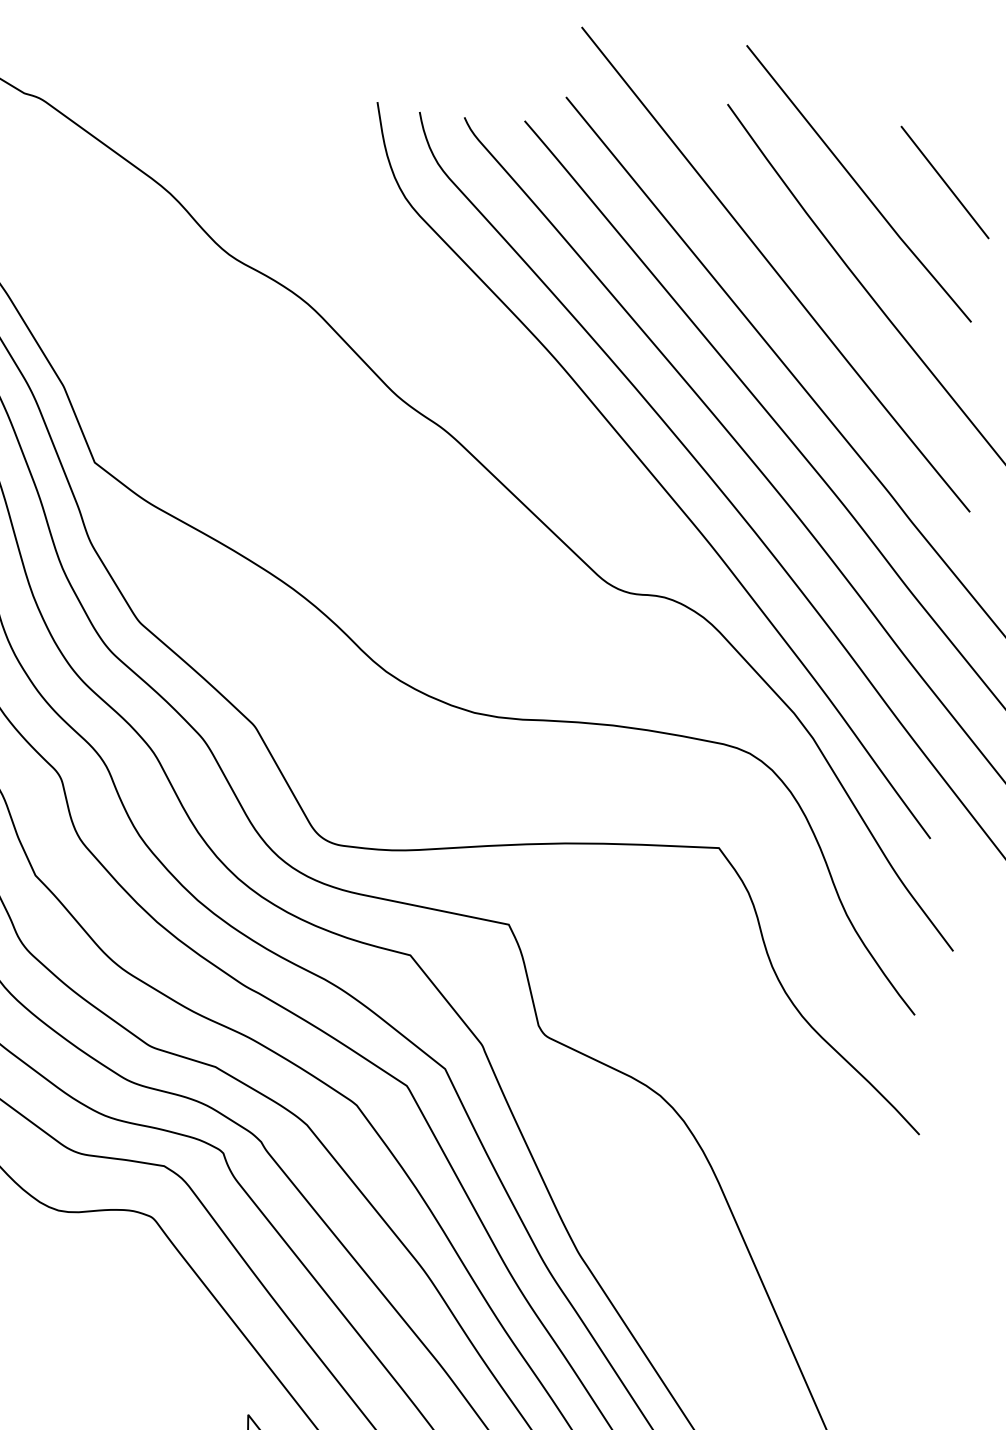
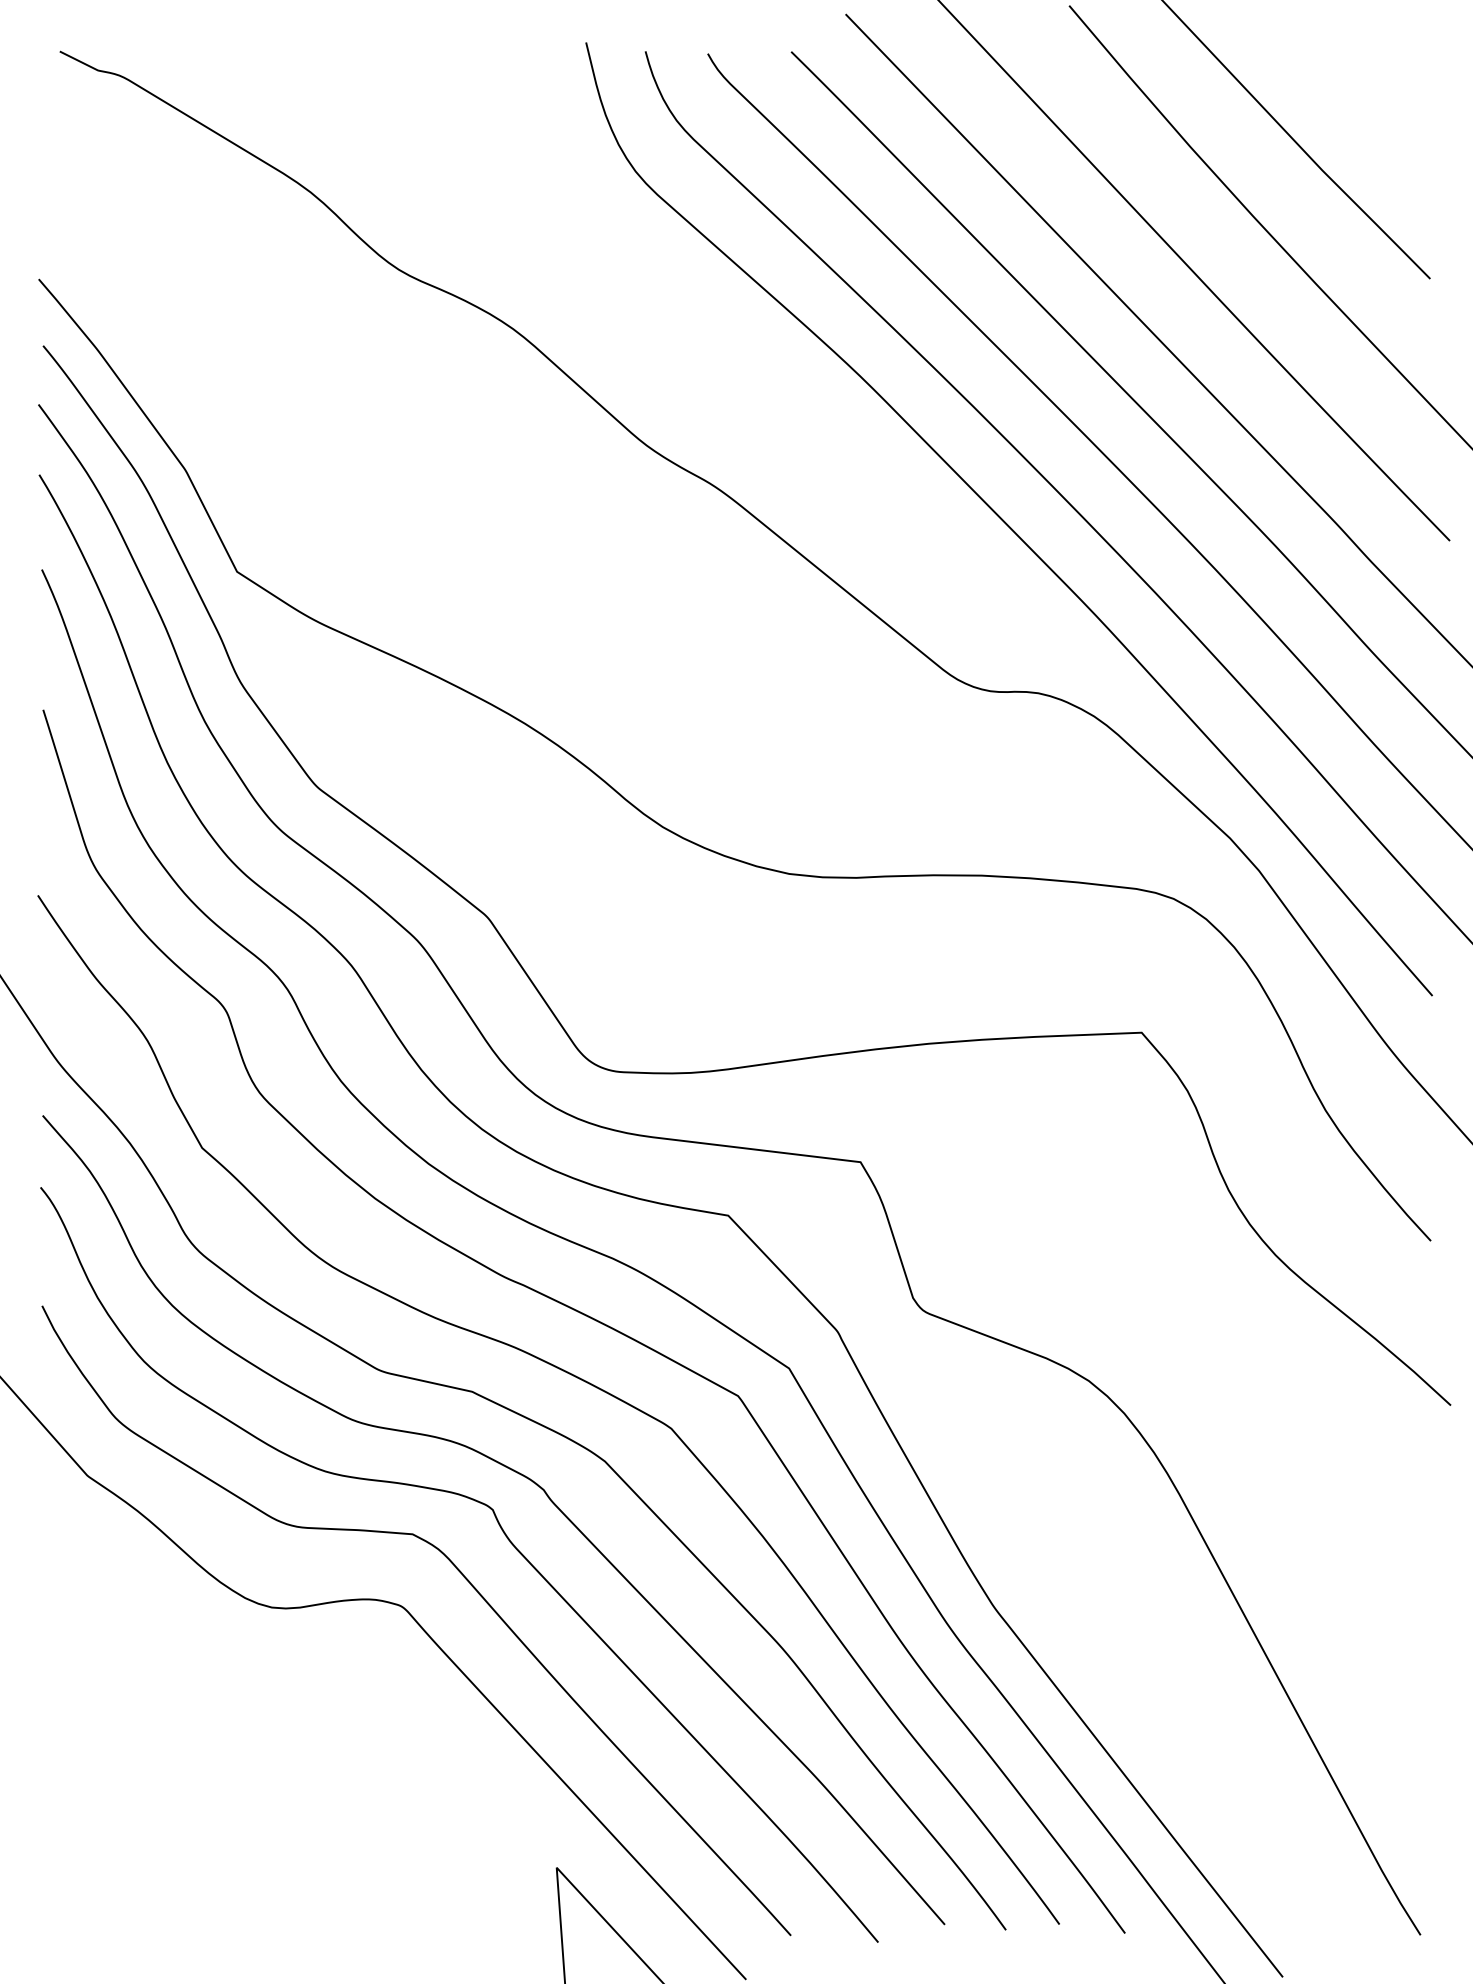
line: (944, 182) -> (1377, 89), removed

